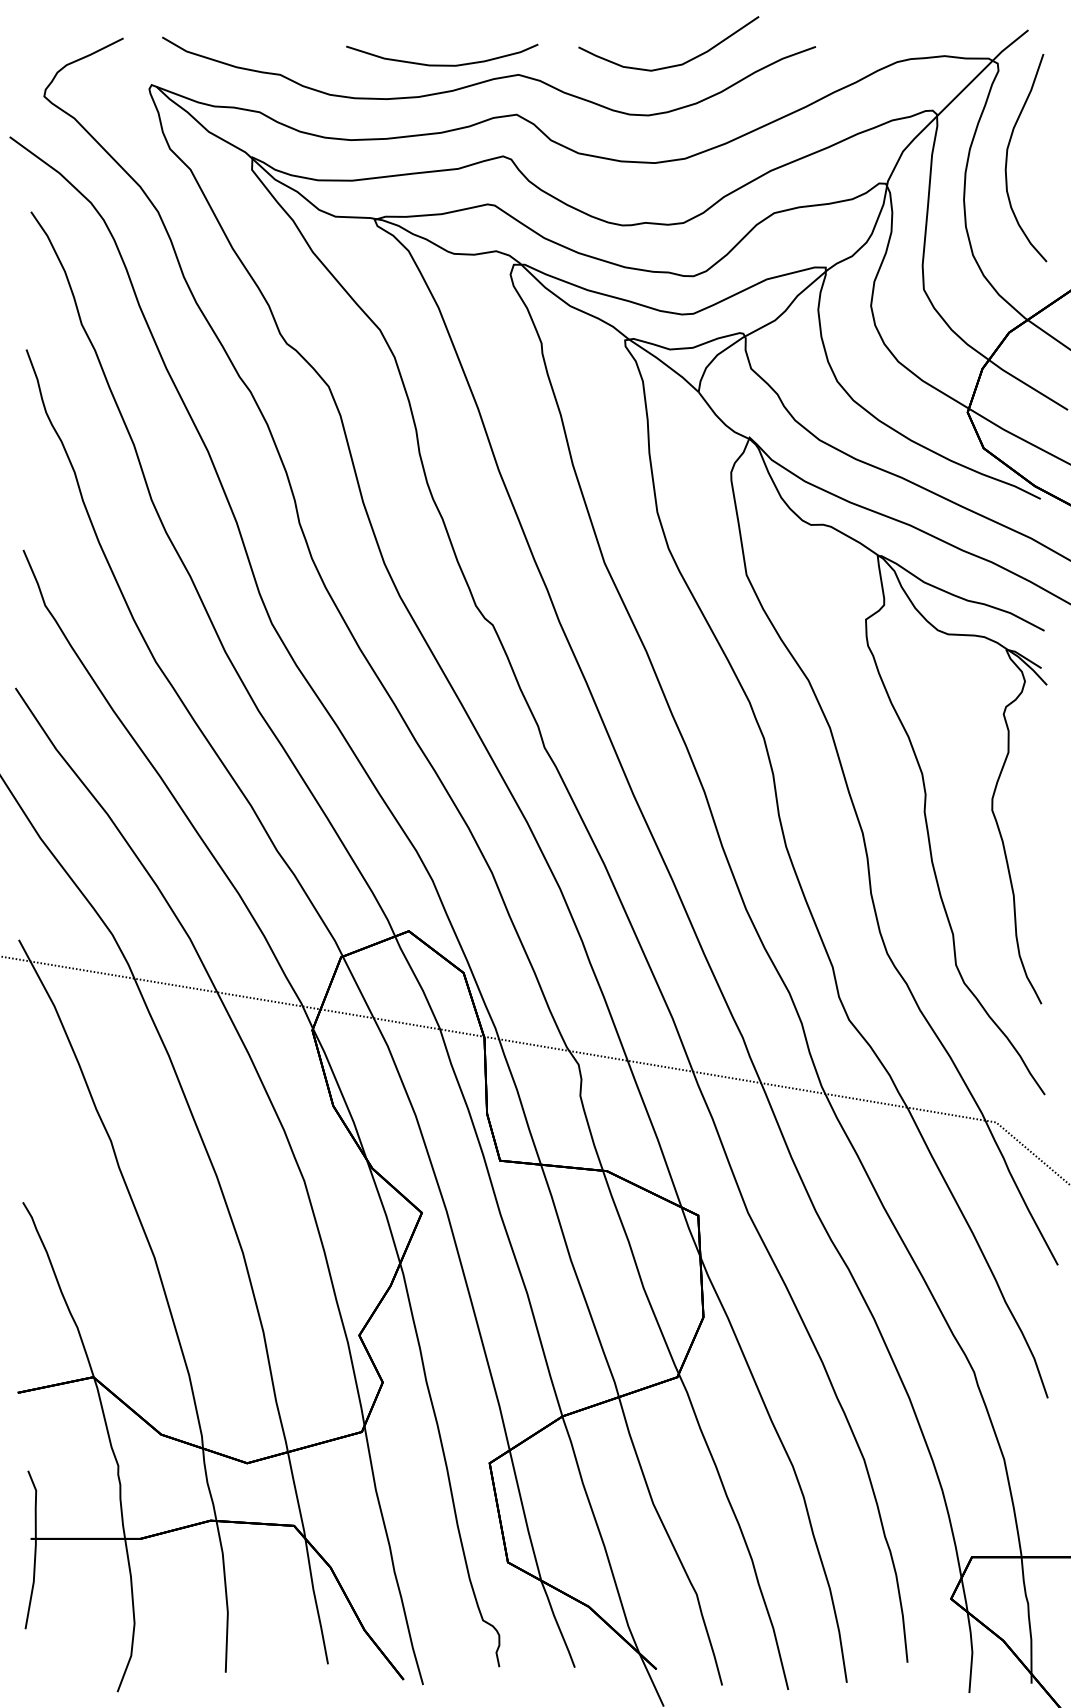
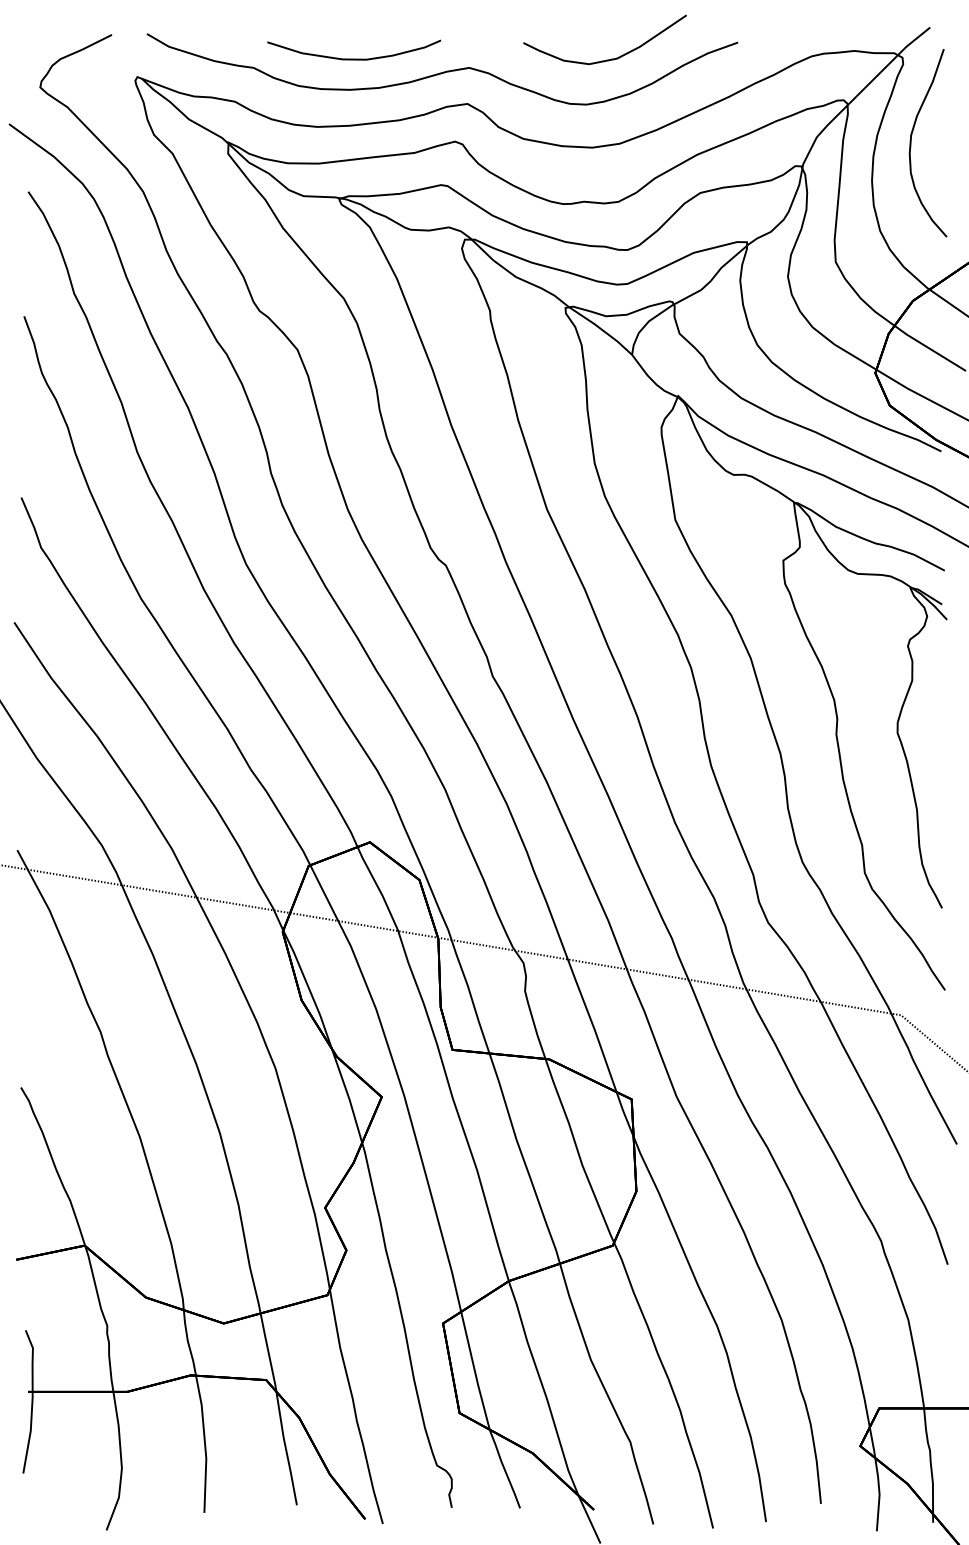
curve: (442, 64) -> (354, 58), moved

